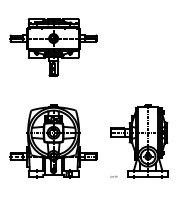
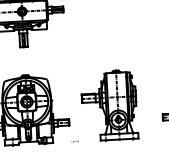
text: (113, 176) -> (74, 141), moved

